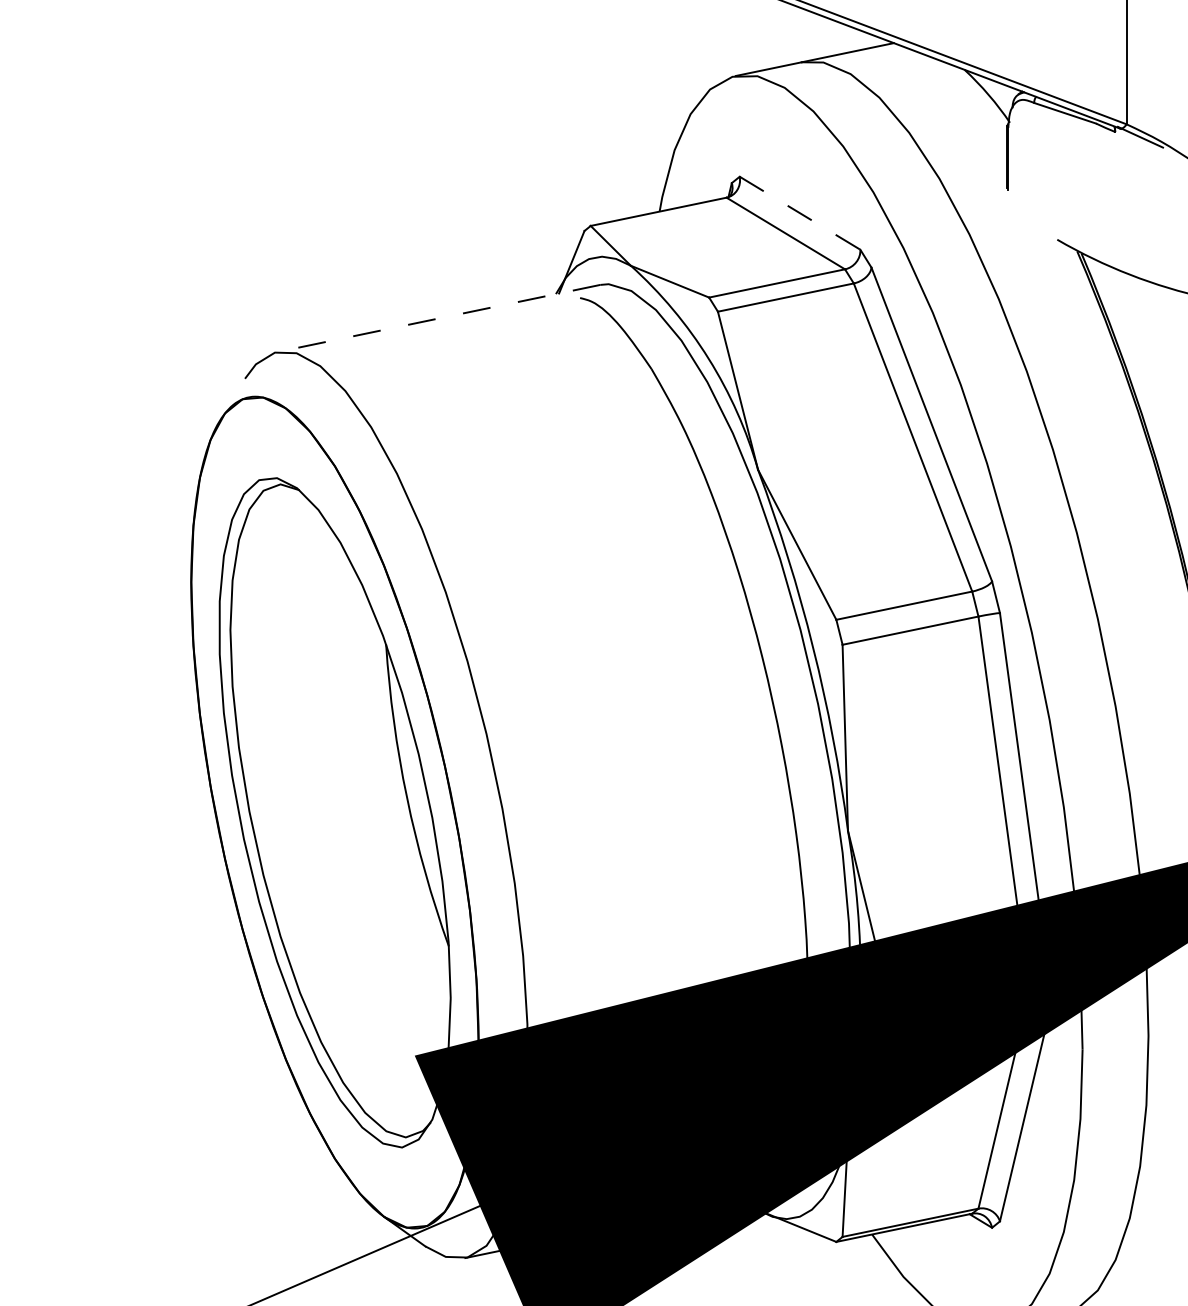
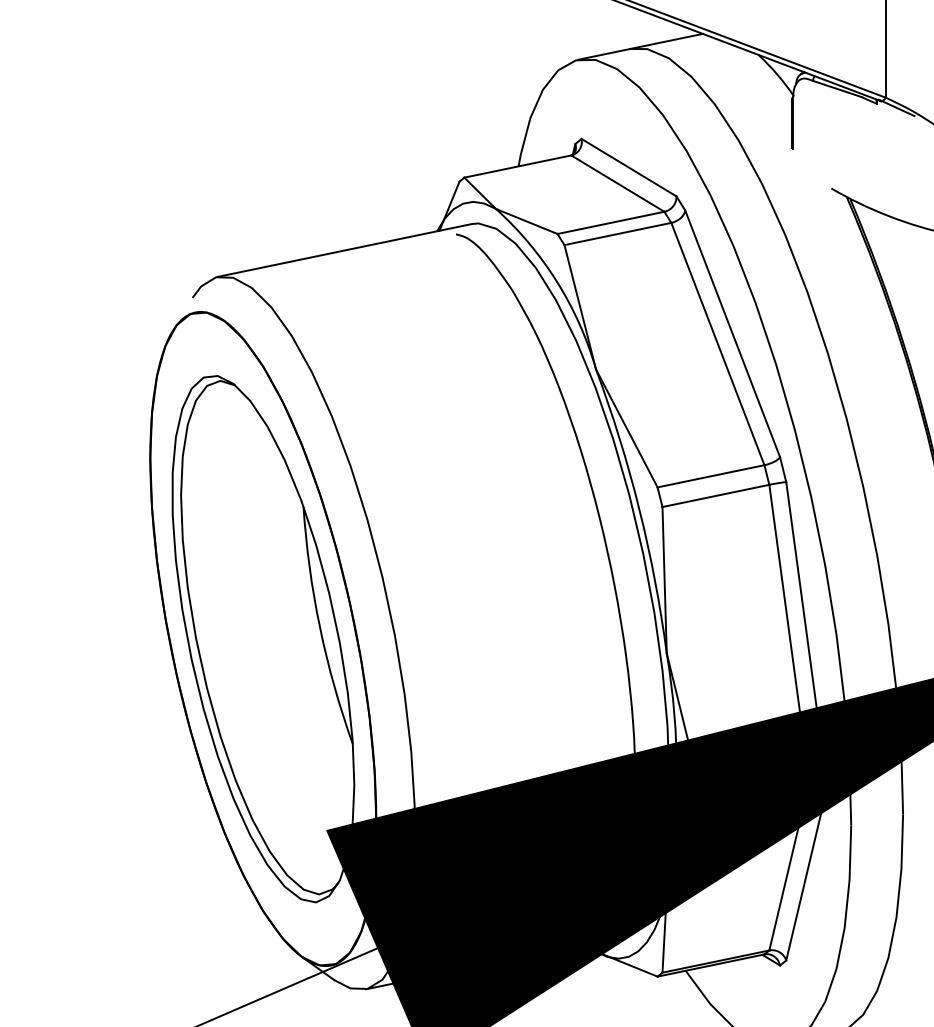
line: (800, 213) -> (629, 167), dashed -> solid
line: (438, 318) -> (344, 250), dashed -> solid

